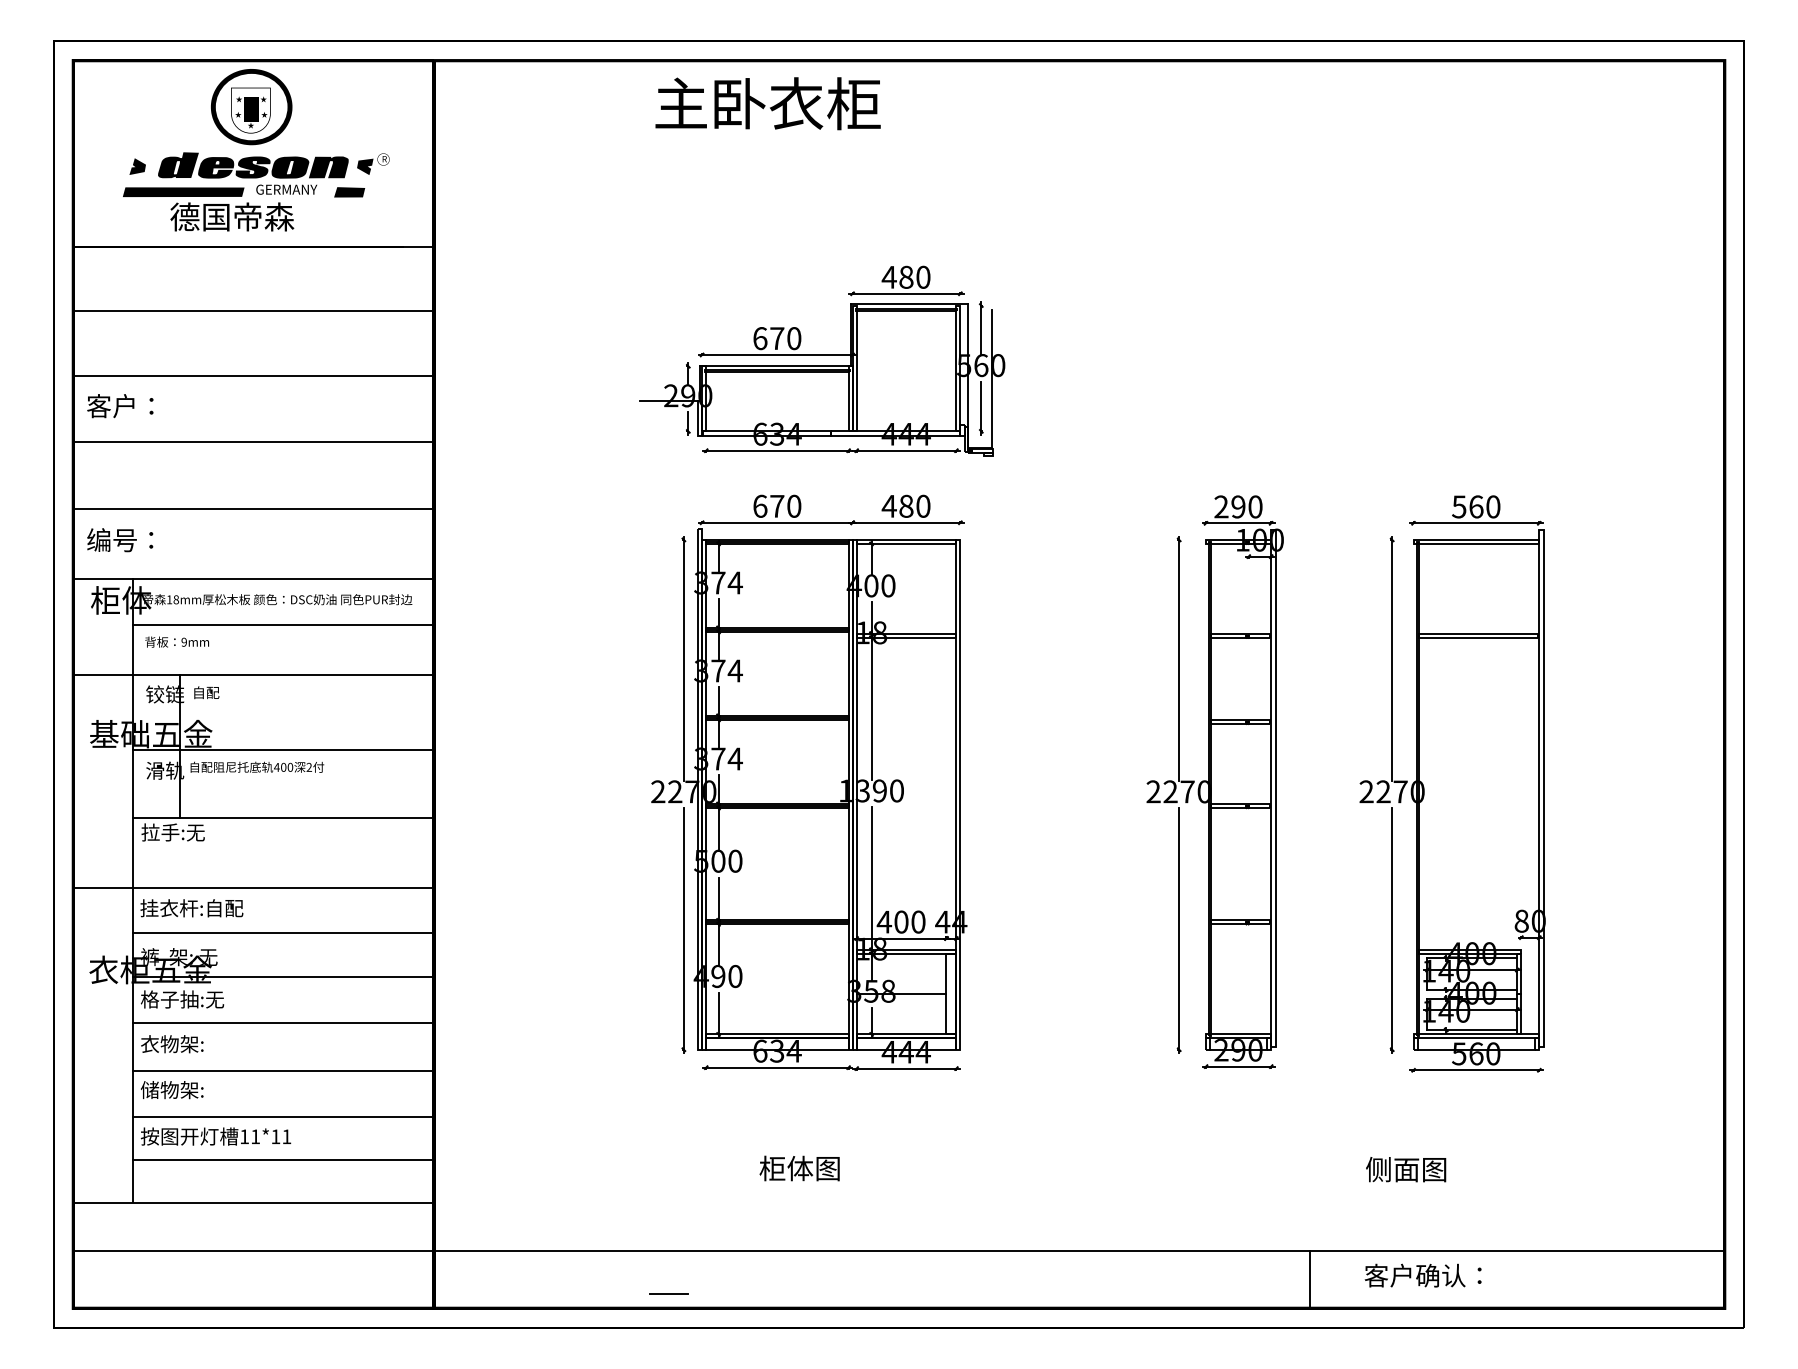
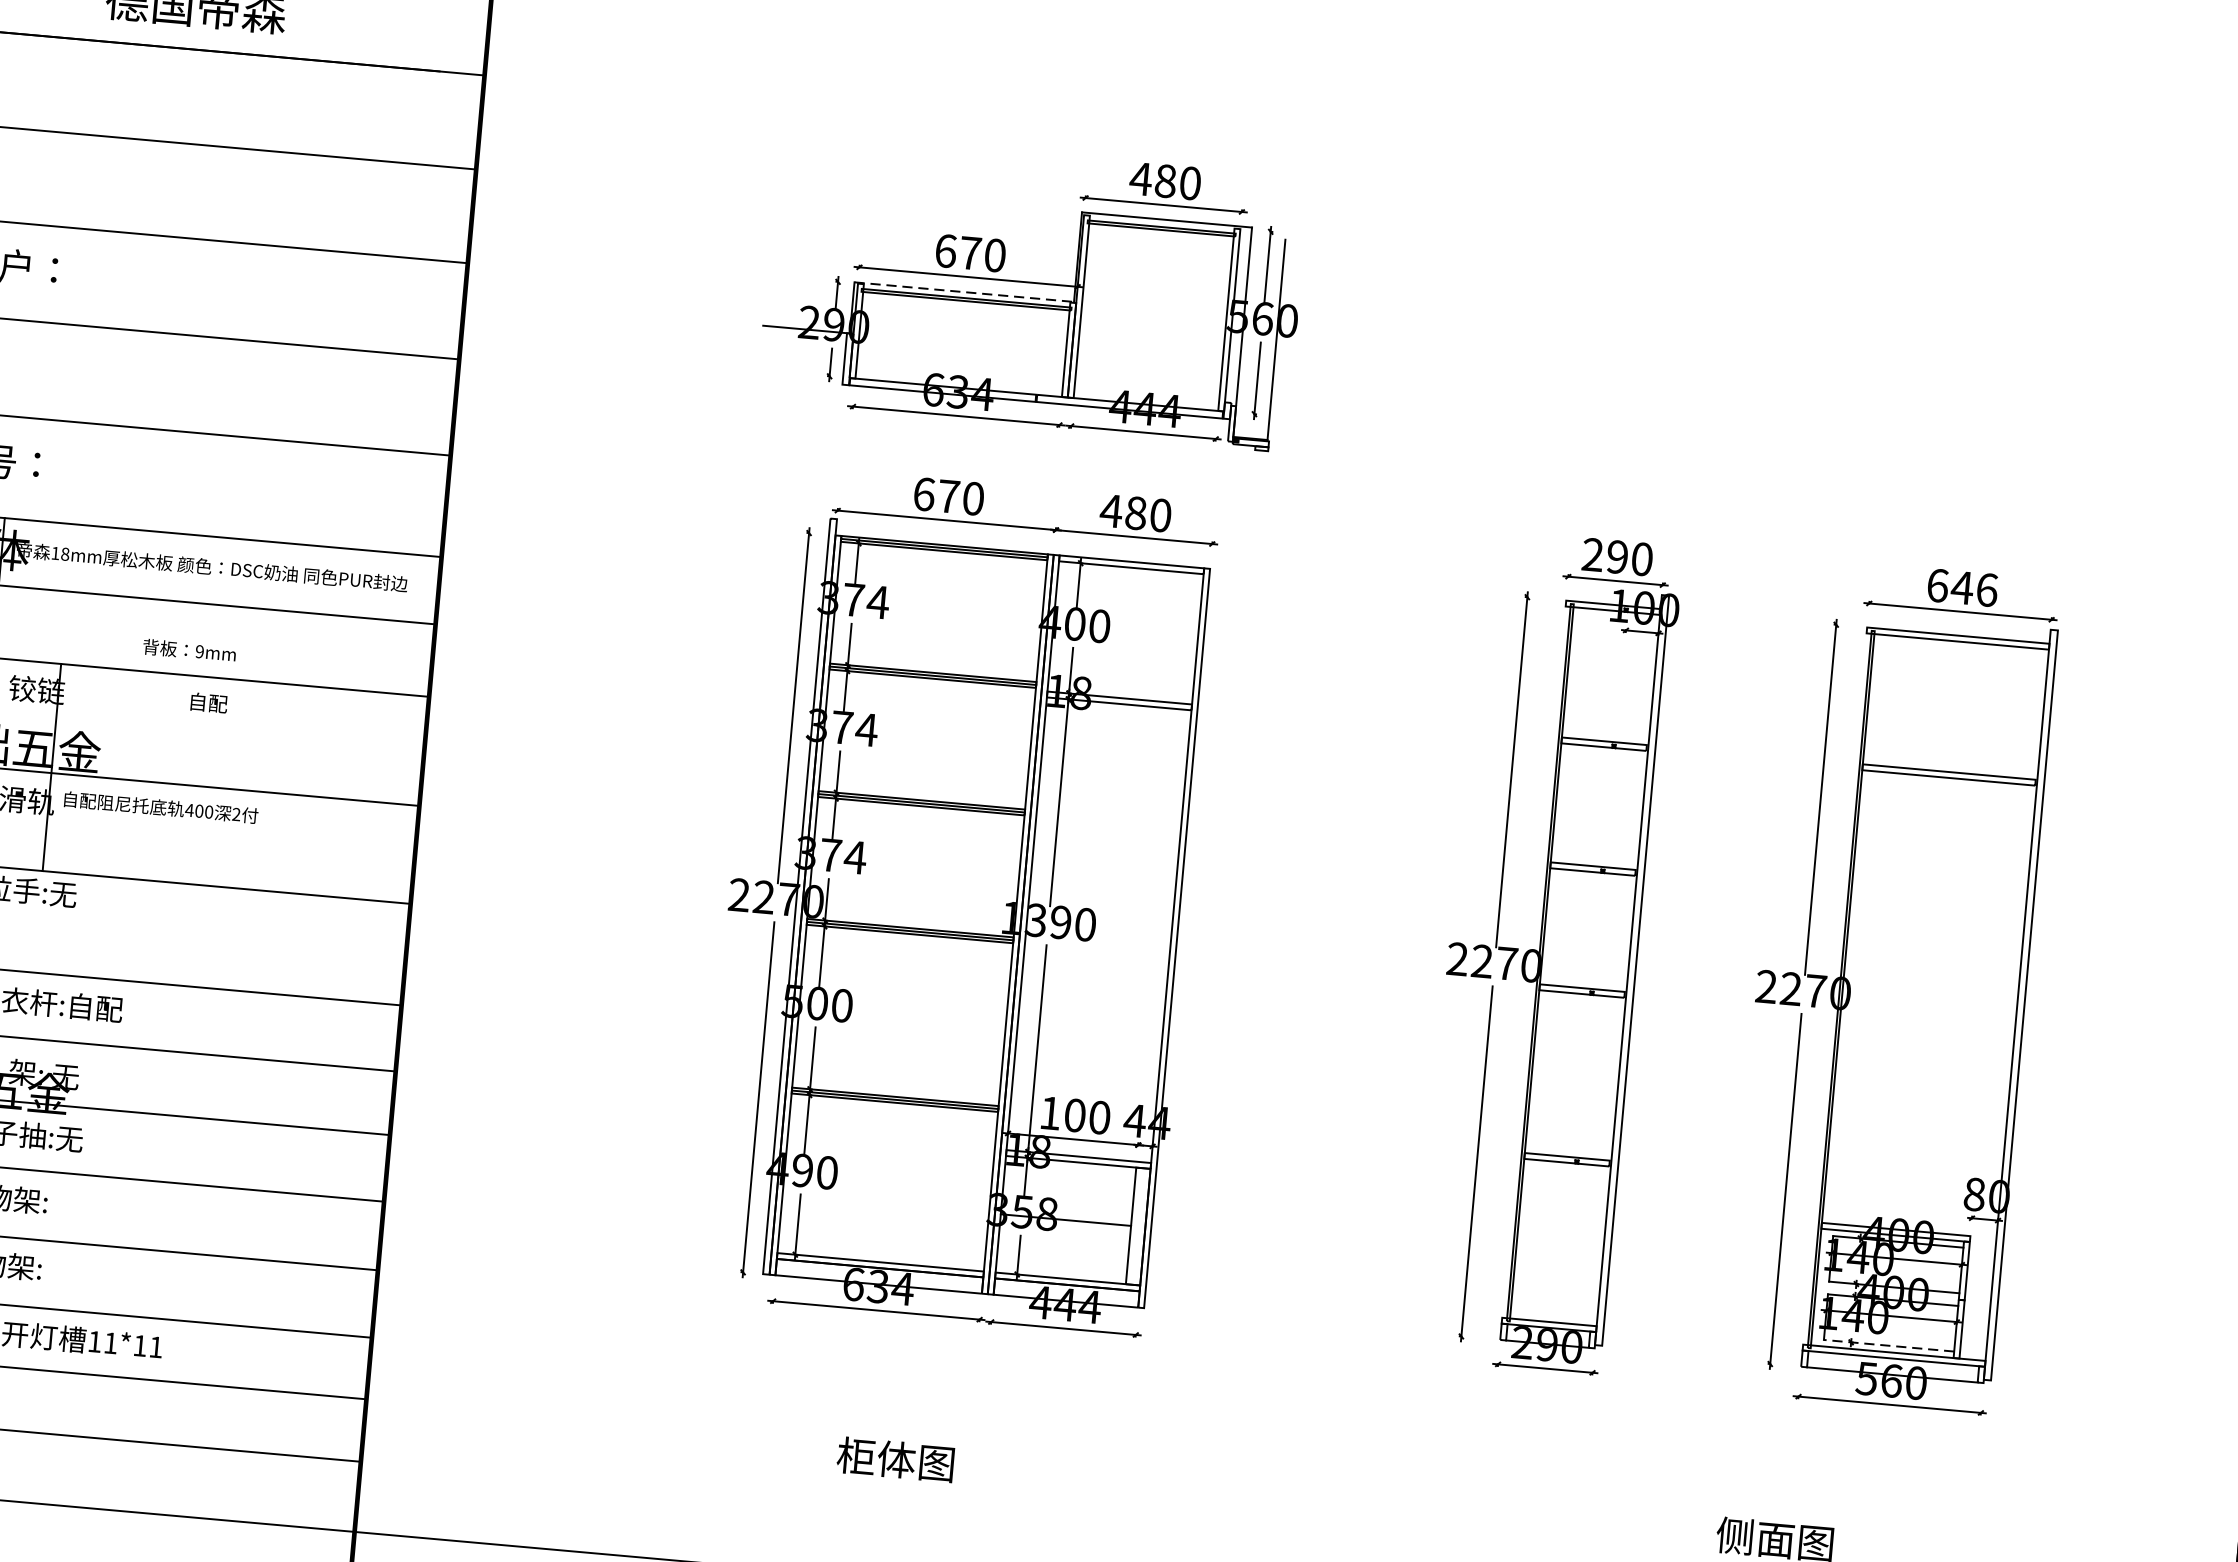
line: (775, 365) -> (964, 292), solid -> dashed
text: (1476, 506) -> (1962, 587), 560 -> 646
text: (176, 641) -> (188, 649), moved
text: (206, 692) -> (208, 702), moved
text: (884, 922) -> (1050, 1113), 400 -> 100
line: (1472, 1029) -> (1889, 1345), solid -> dashed

